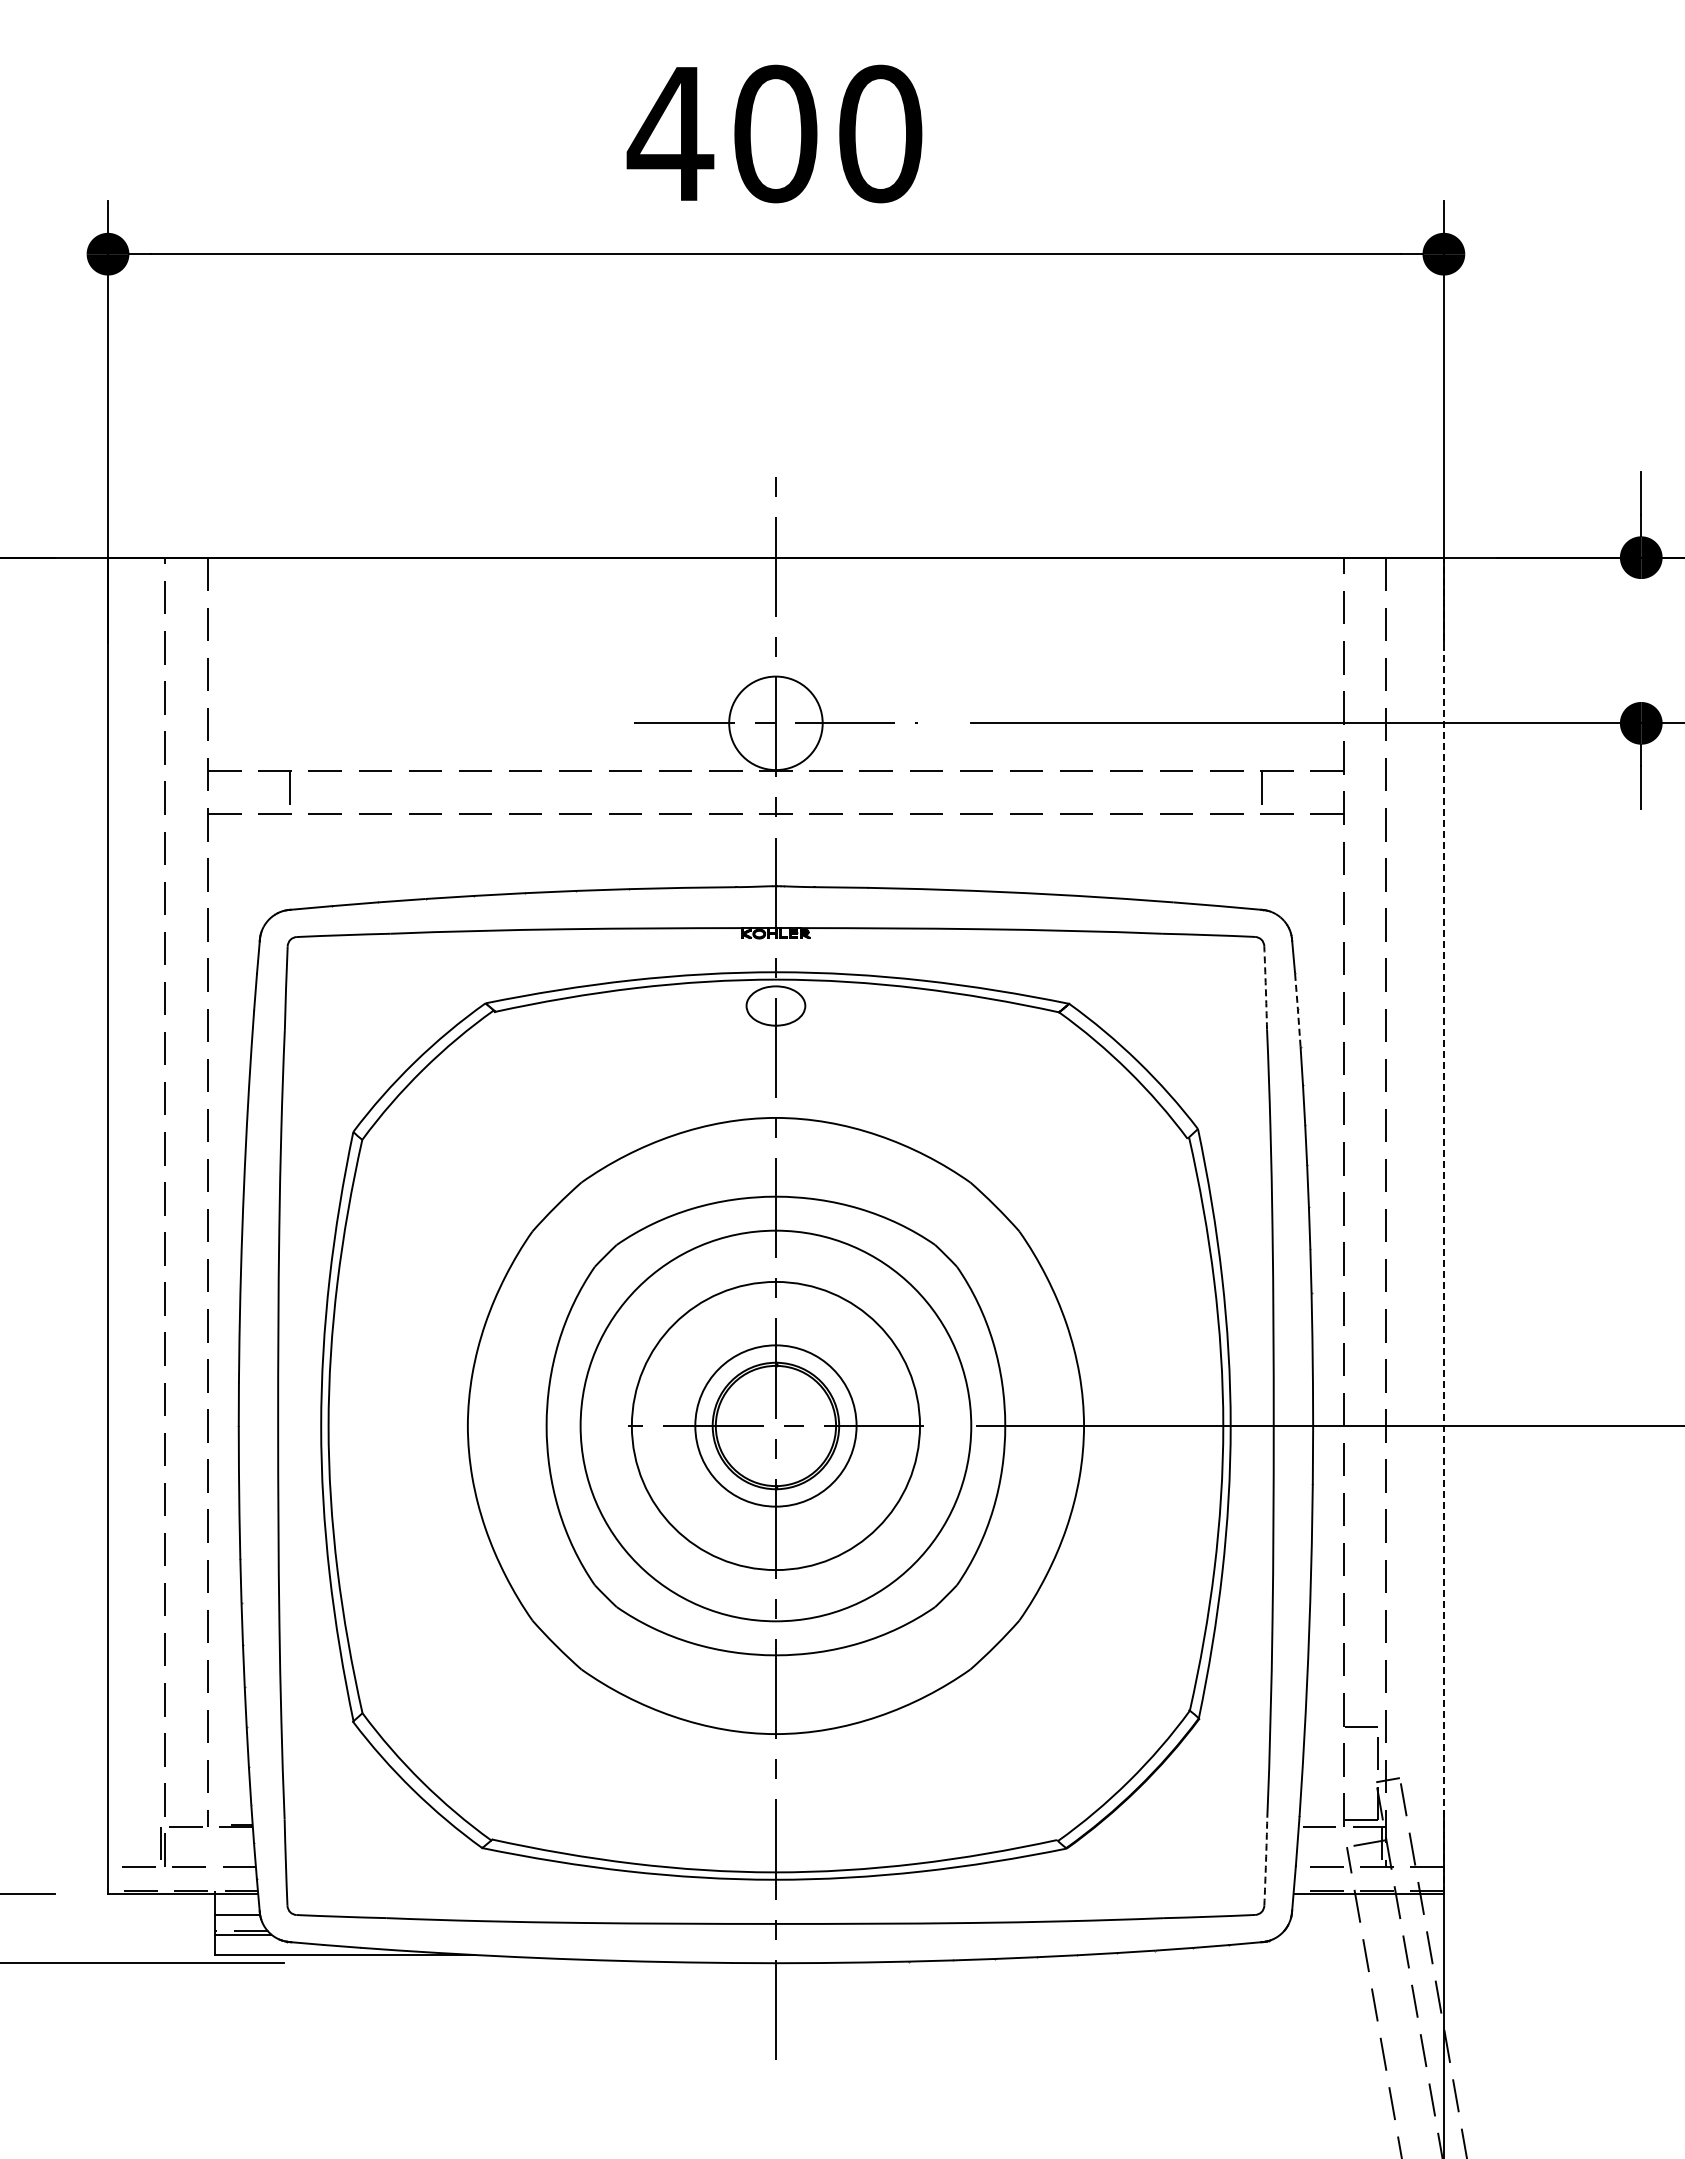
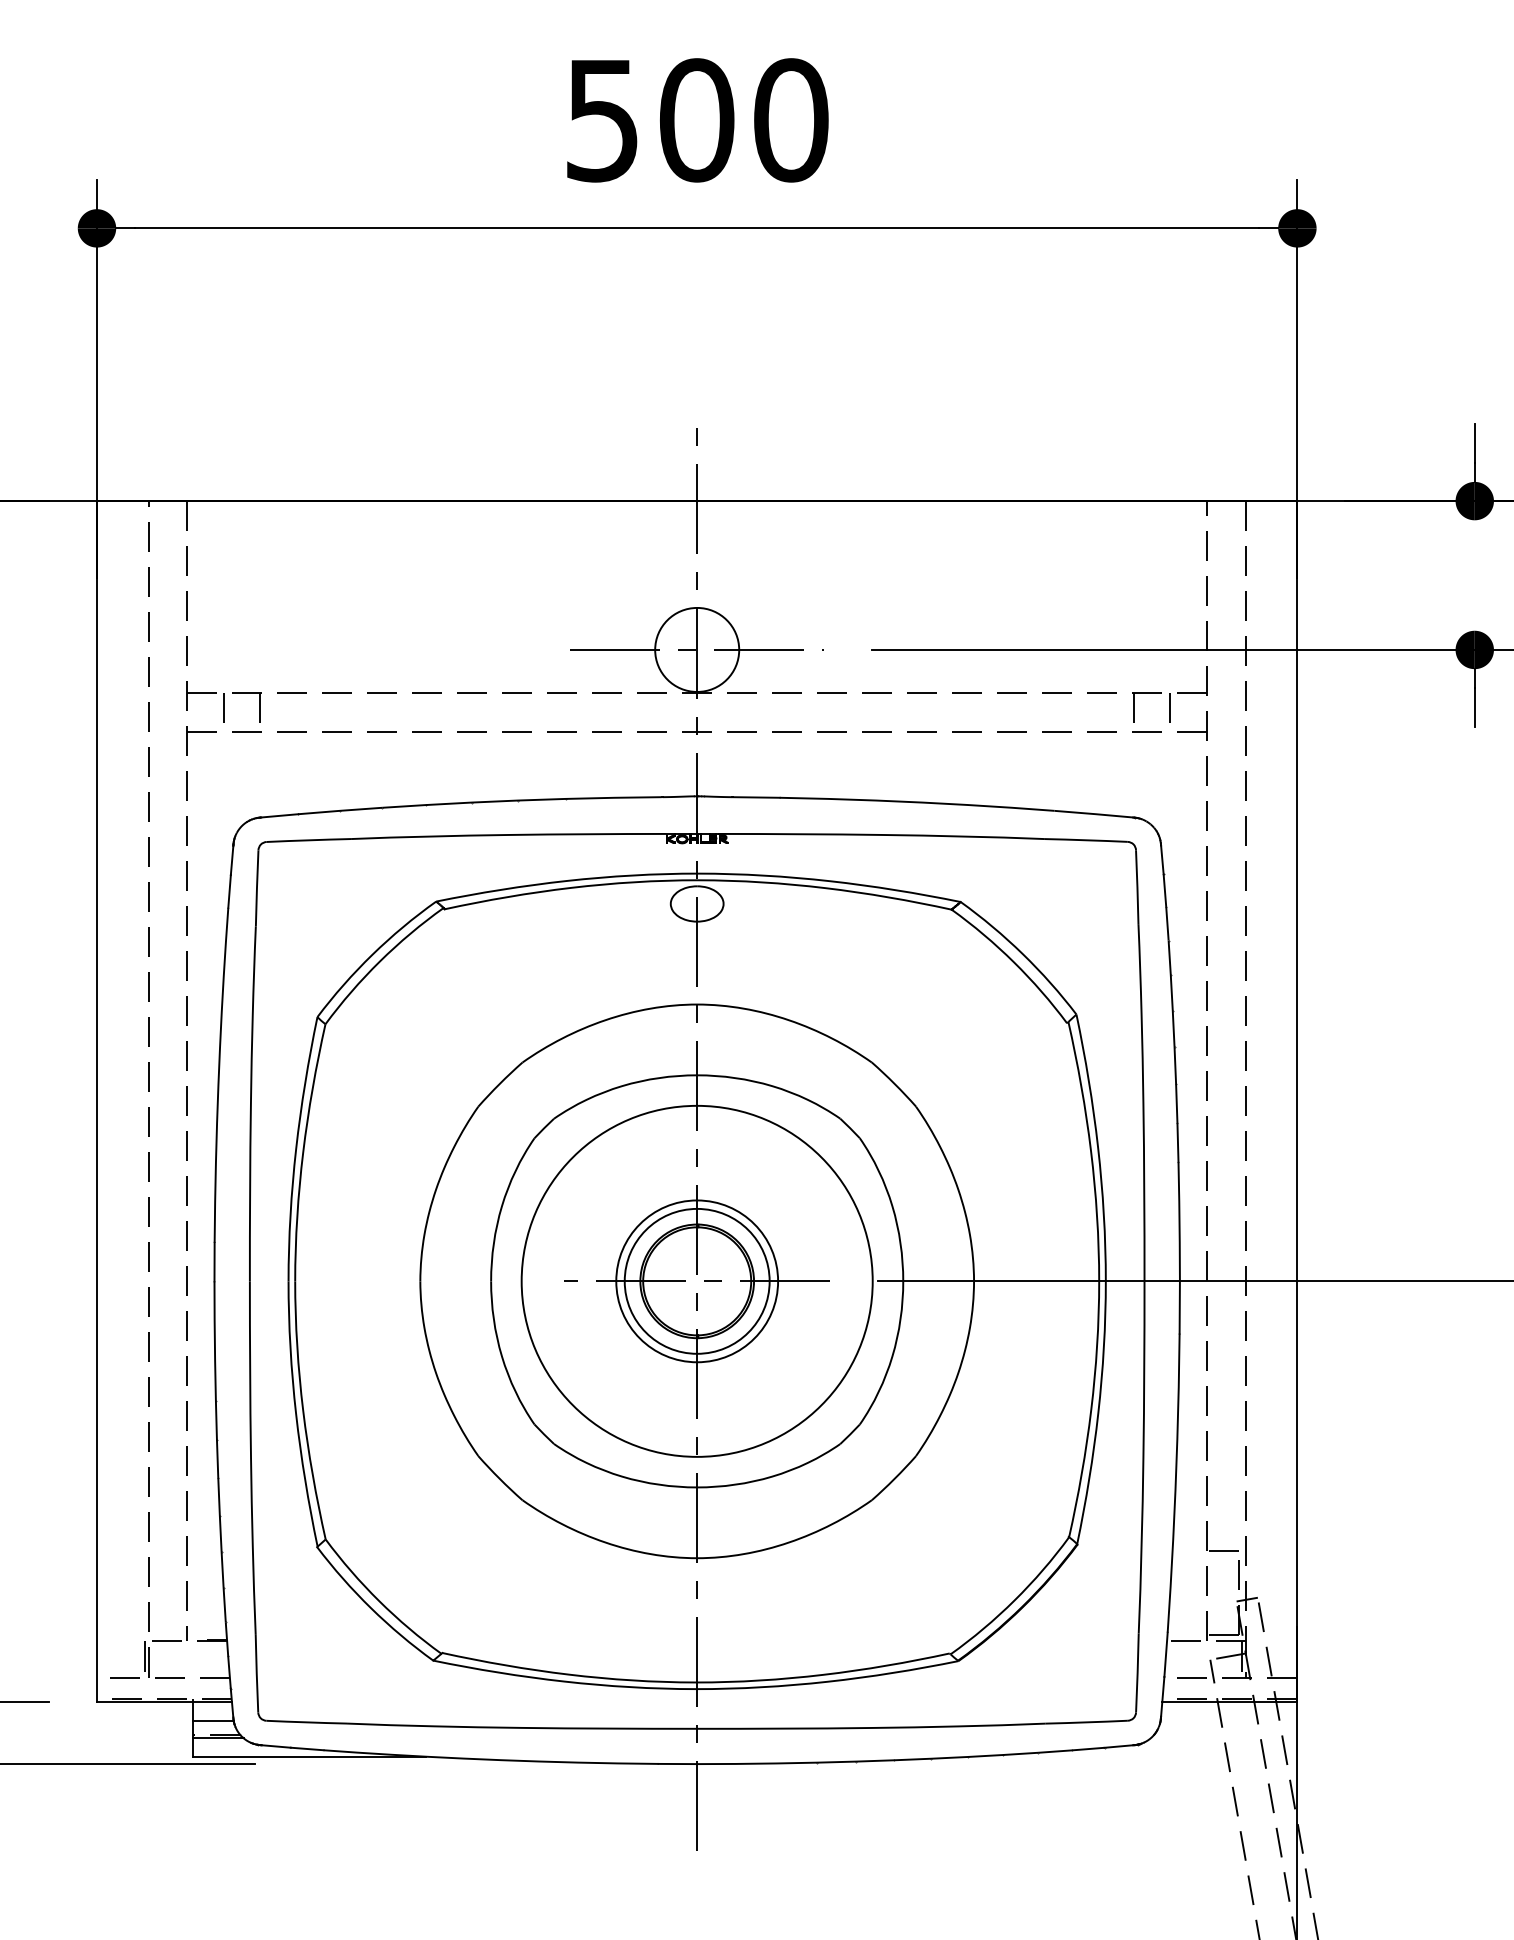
text: (670, 135) -> (602, 121), 400 -> 500
line: (249, 787) -> (224, 707), added
line: (1301, 787) -> (1169, 707), added
arc: (1265, 987) -> (1137, 887), dashed -> solid
line: (1297, 1009) -> (1165, 907), dashed -> solid
line: (1443, 1225) -> (1297, 1101), dashed -> solid
circle: (775, 1425) -> (696, 1280), size x0.62
arc: (1266, 1861) -> (1138, 1672), dashed -> solid

